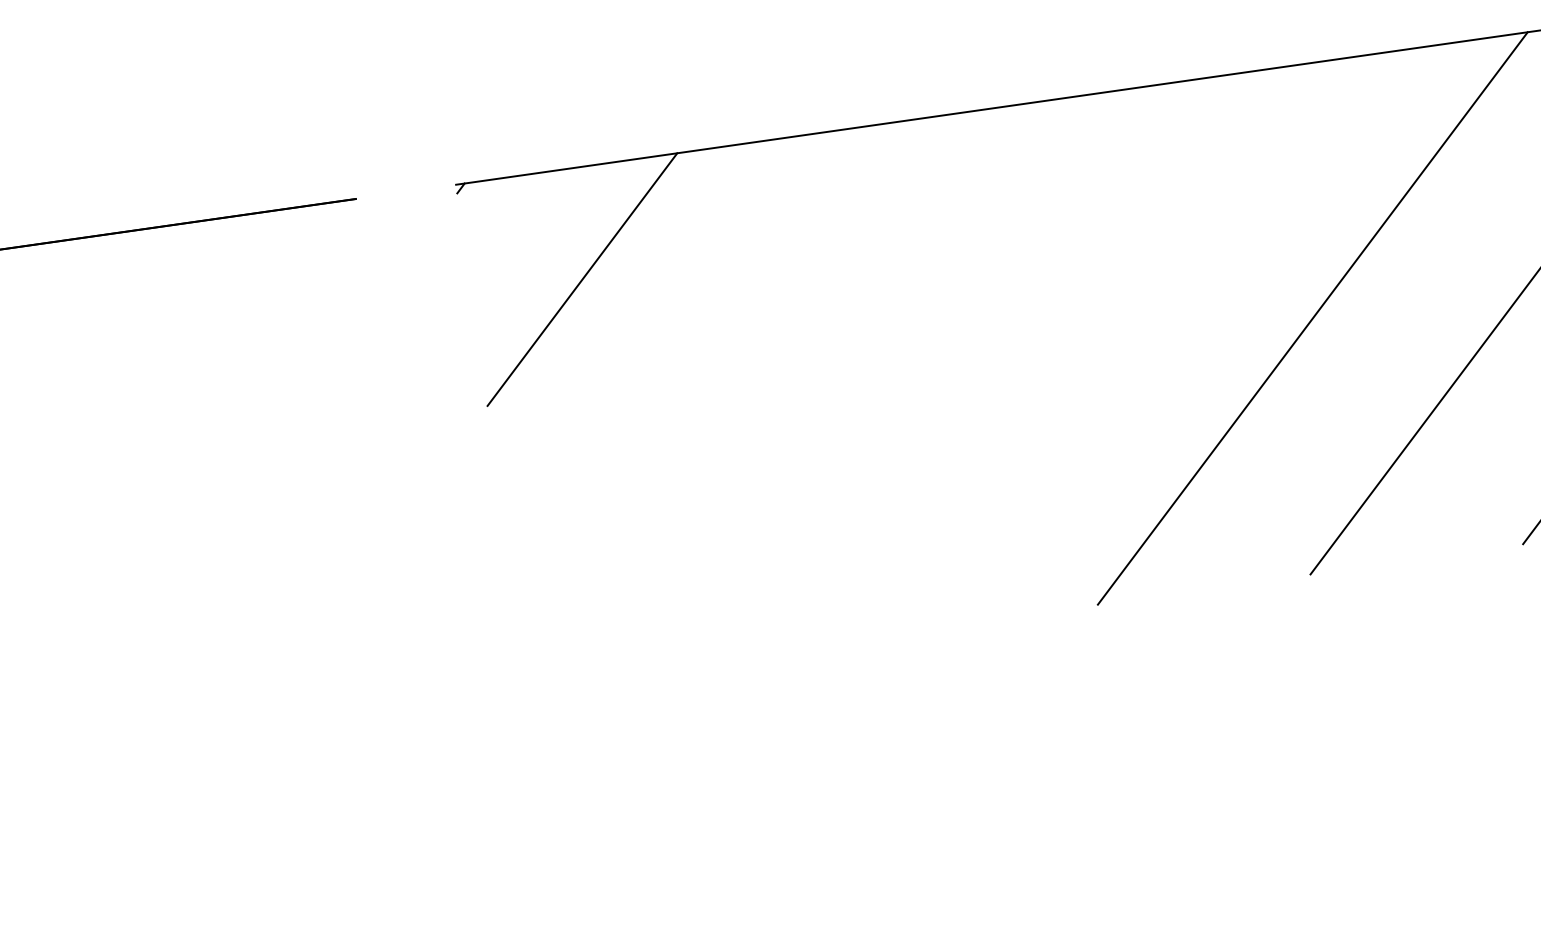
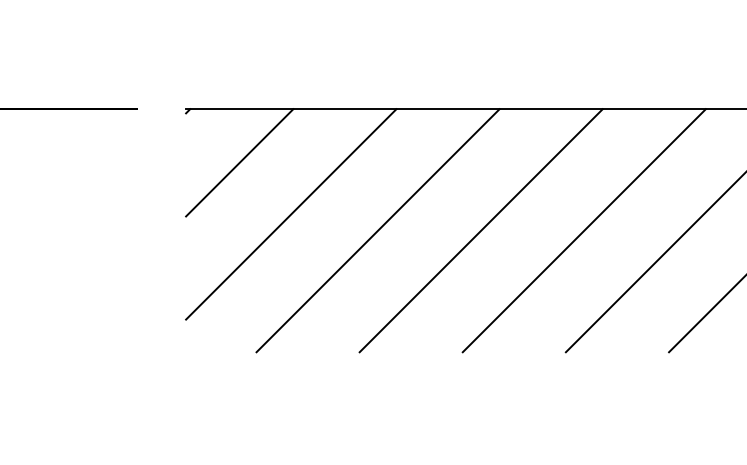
line: (1098, 348) -> (480, 230), added
line: (704, 370) -> (291, 214), added
line: (886, 378) -> (377, 230), added

